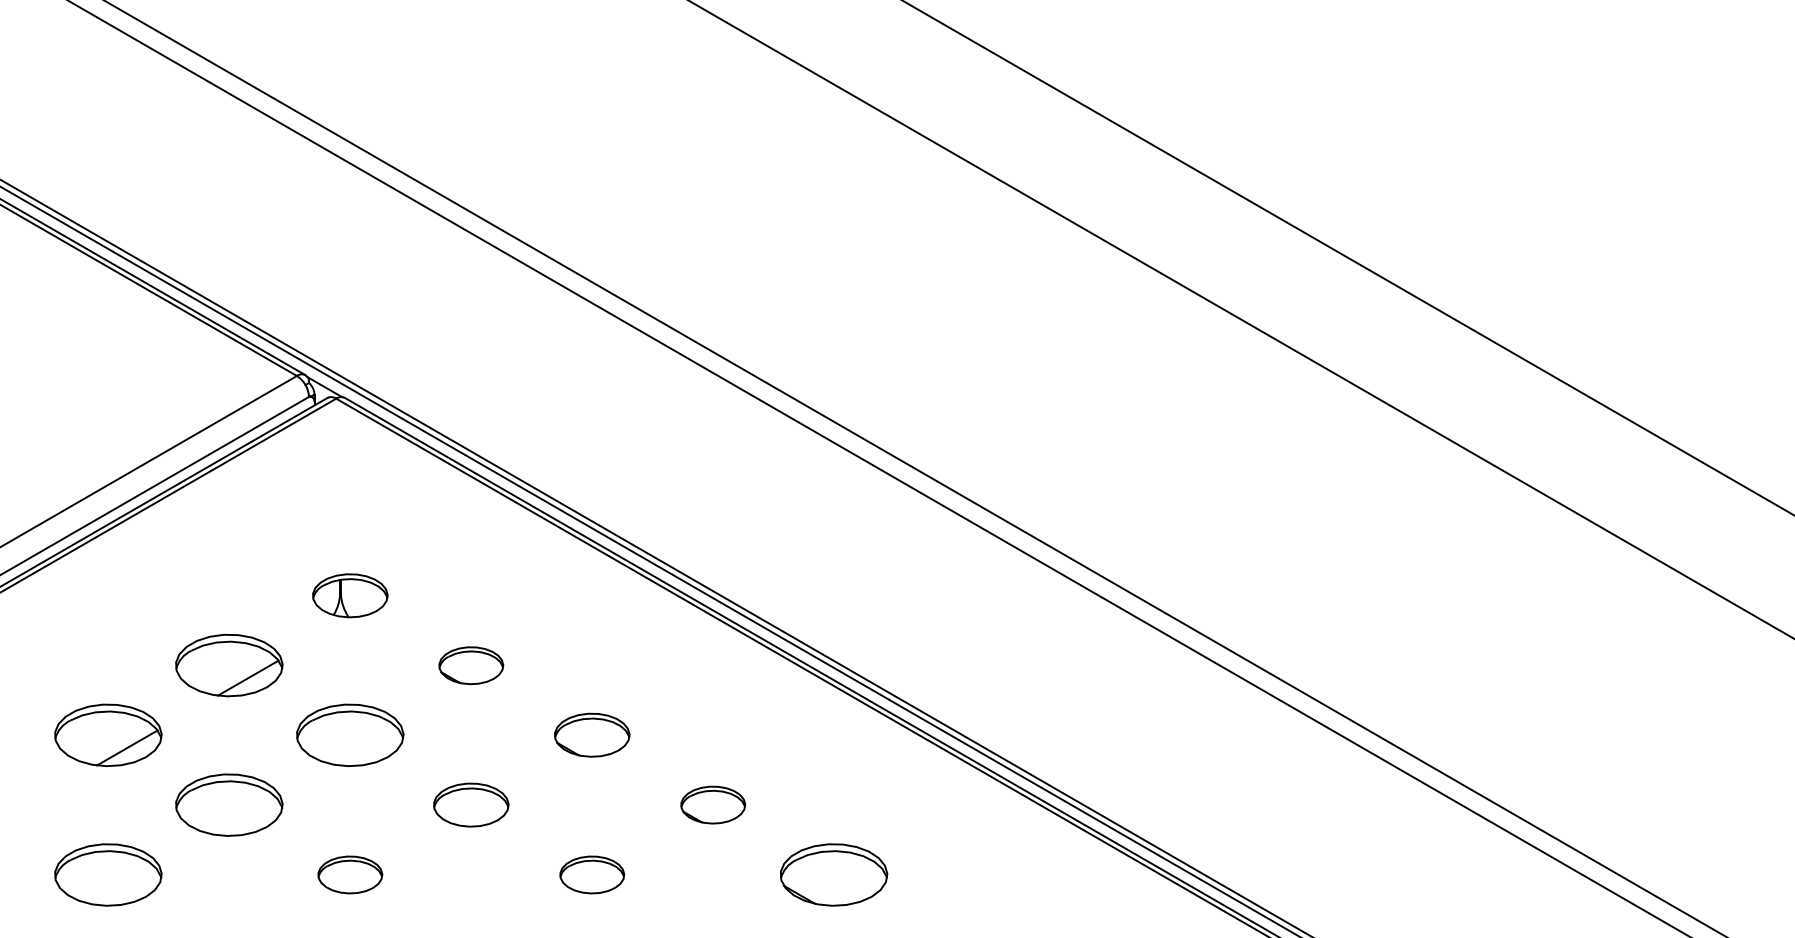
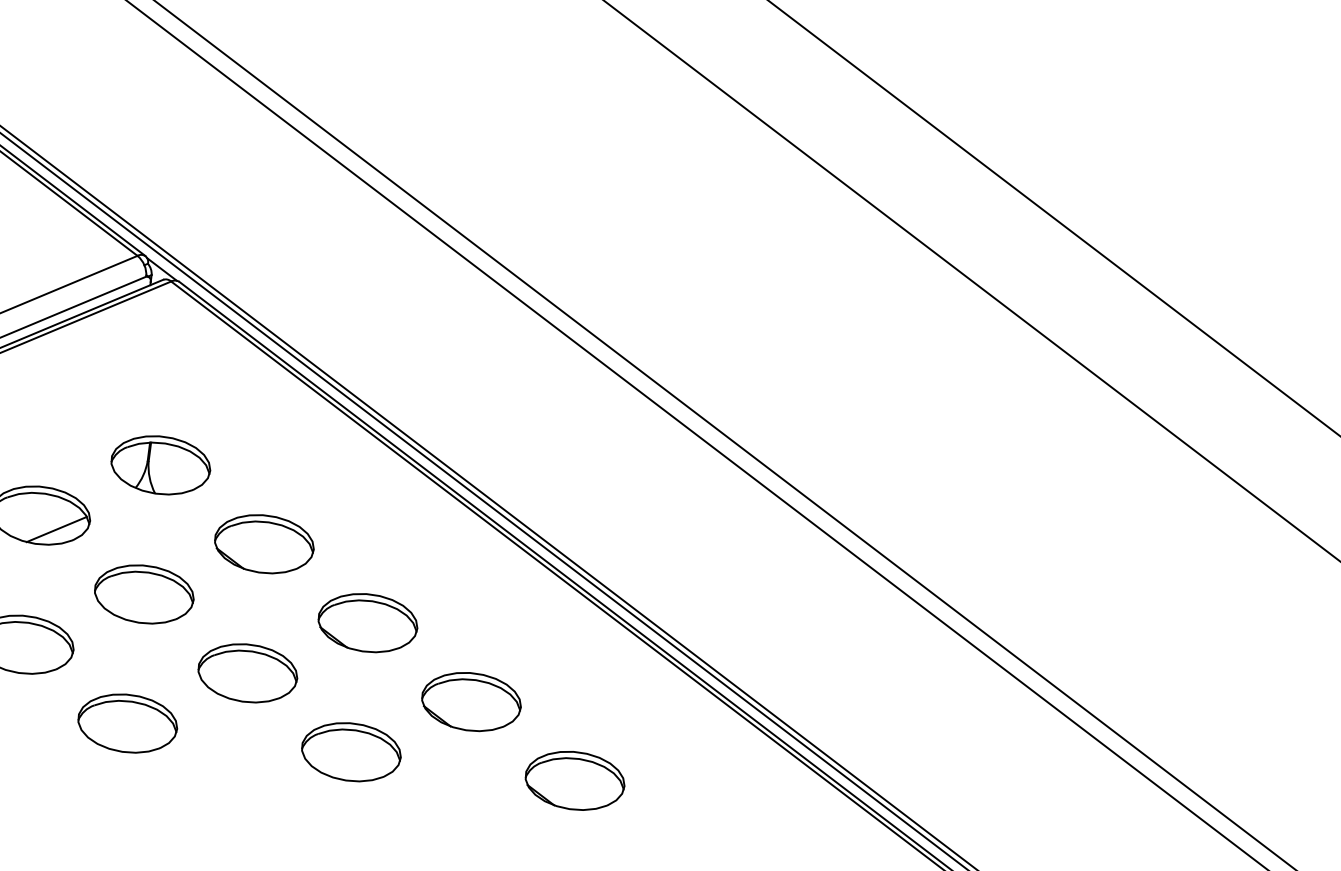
part: (350, 595) -> (161, 465), size x1.43
part: (471, 665) -> (264, 544), size x1.67
part: (592, 734) -> (368, 622), size x1.43
part: (471, 804) -> (248, 672), size x1.43
part: (713, 804) -> (471, 701), size x1.67
part: (350, 874) -> (128, 723), size x1.67
part: (592, 874) -> (351, 751), size x1.67

